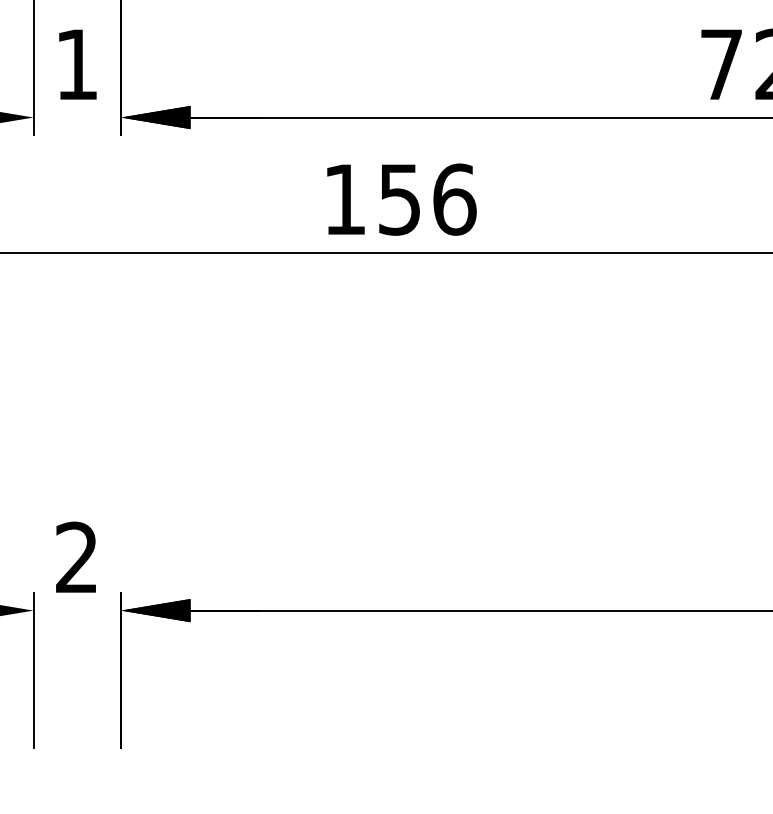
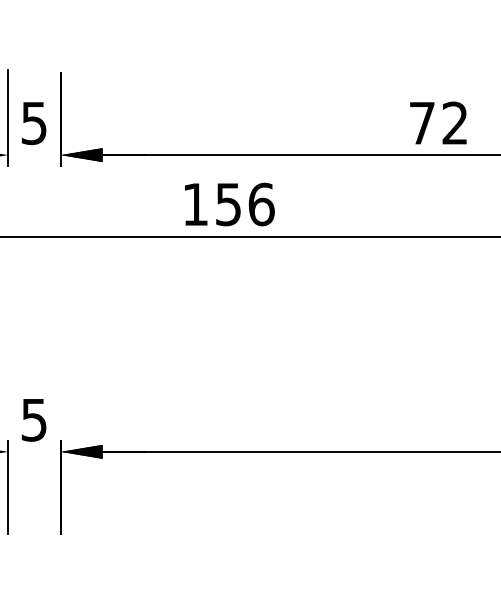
text: (75, 65) -> (33, 123), 1 -> 5
text: (75, 556) -> (33, 419), 2 -> 5

